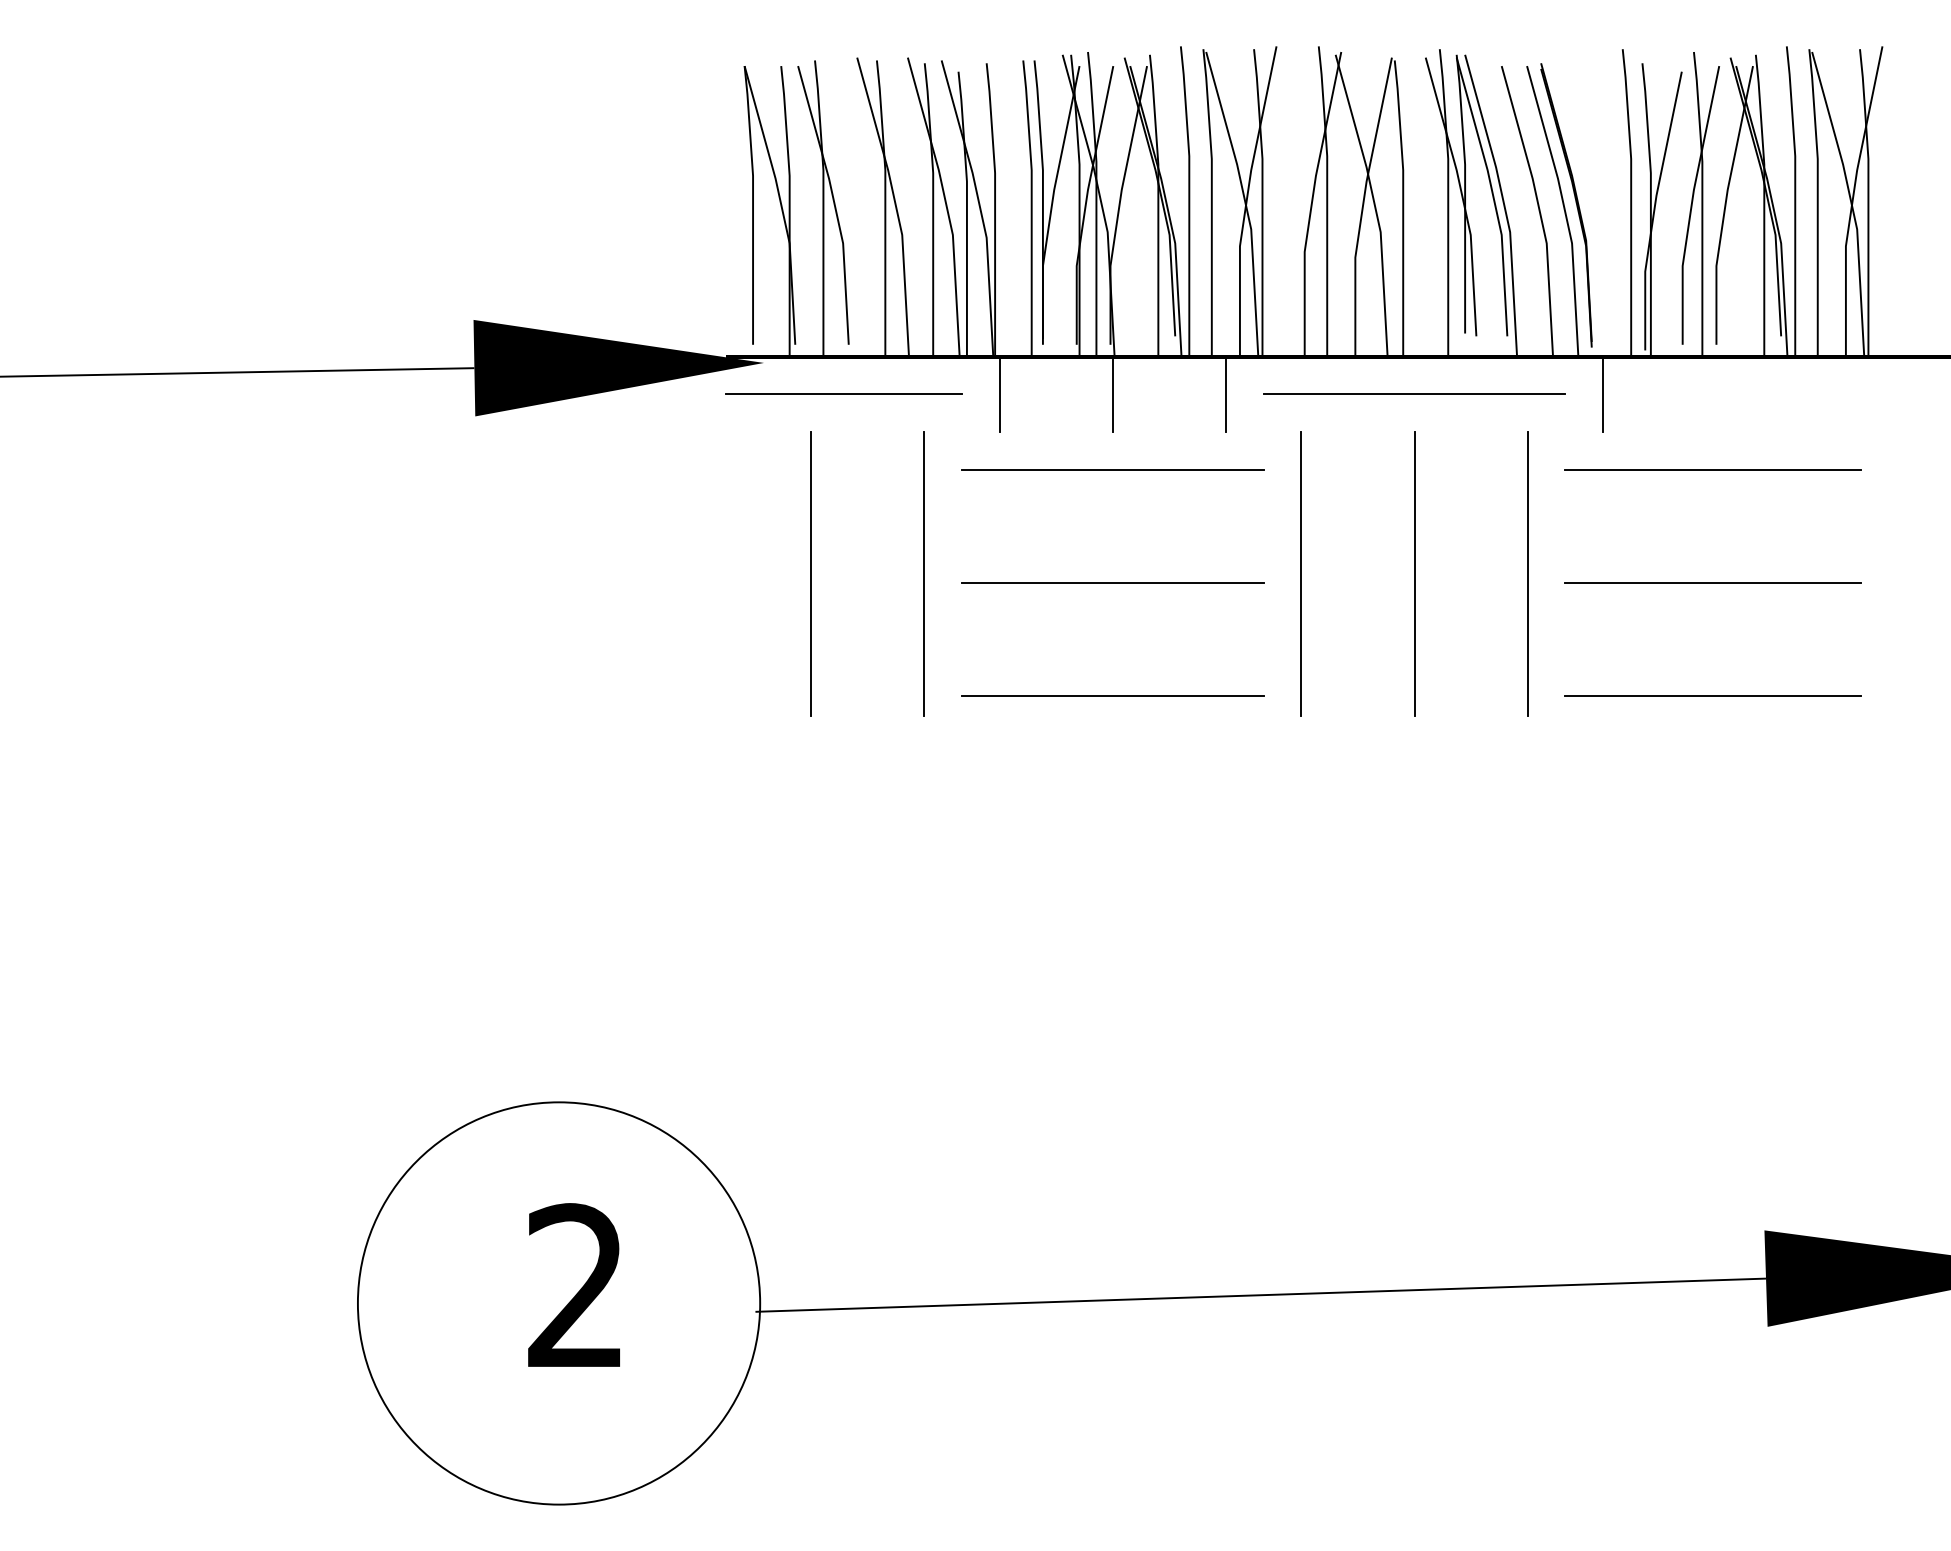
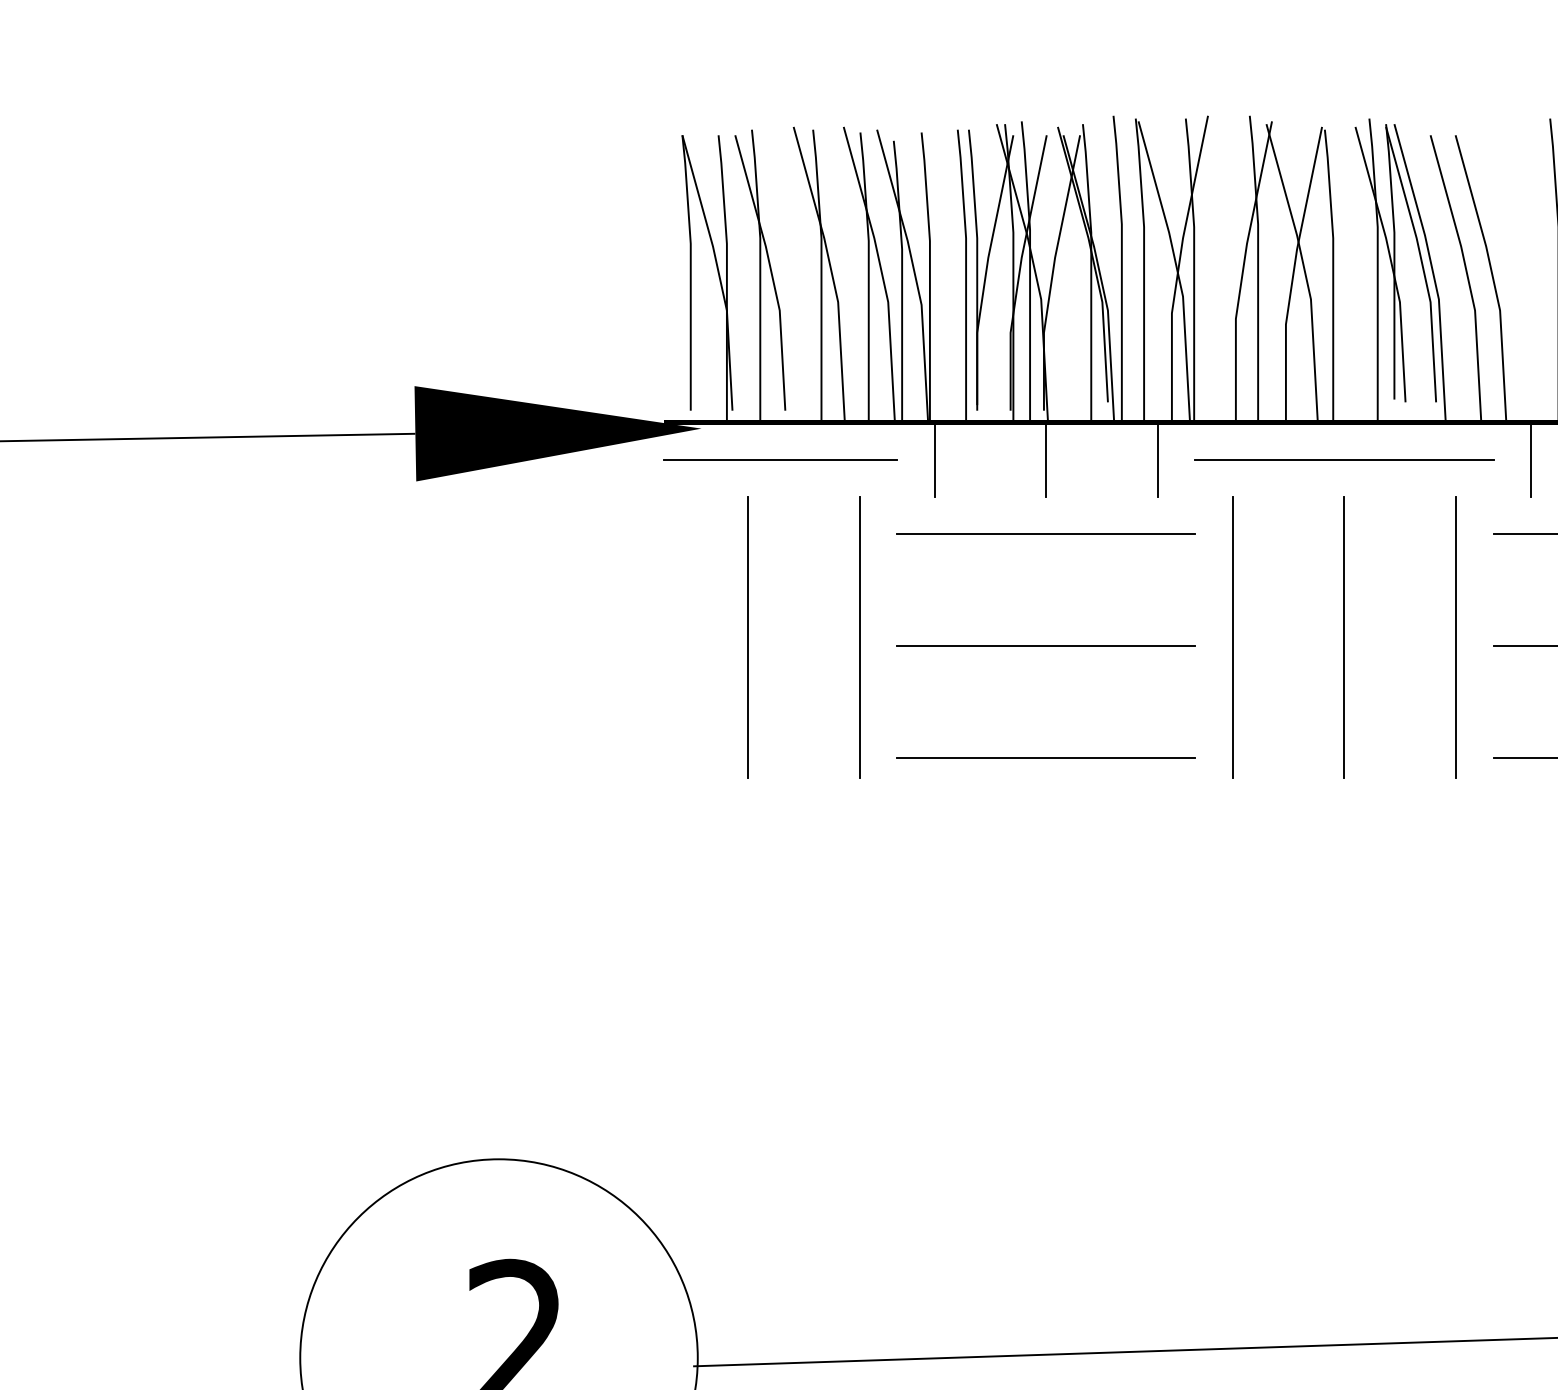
part: (1575, 203) -> (1503, 271), removed

